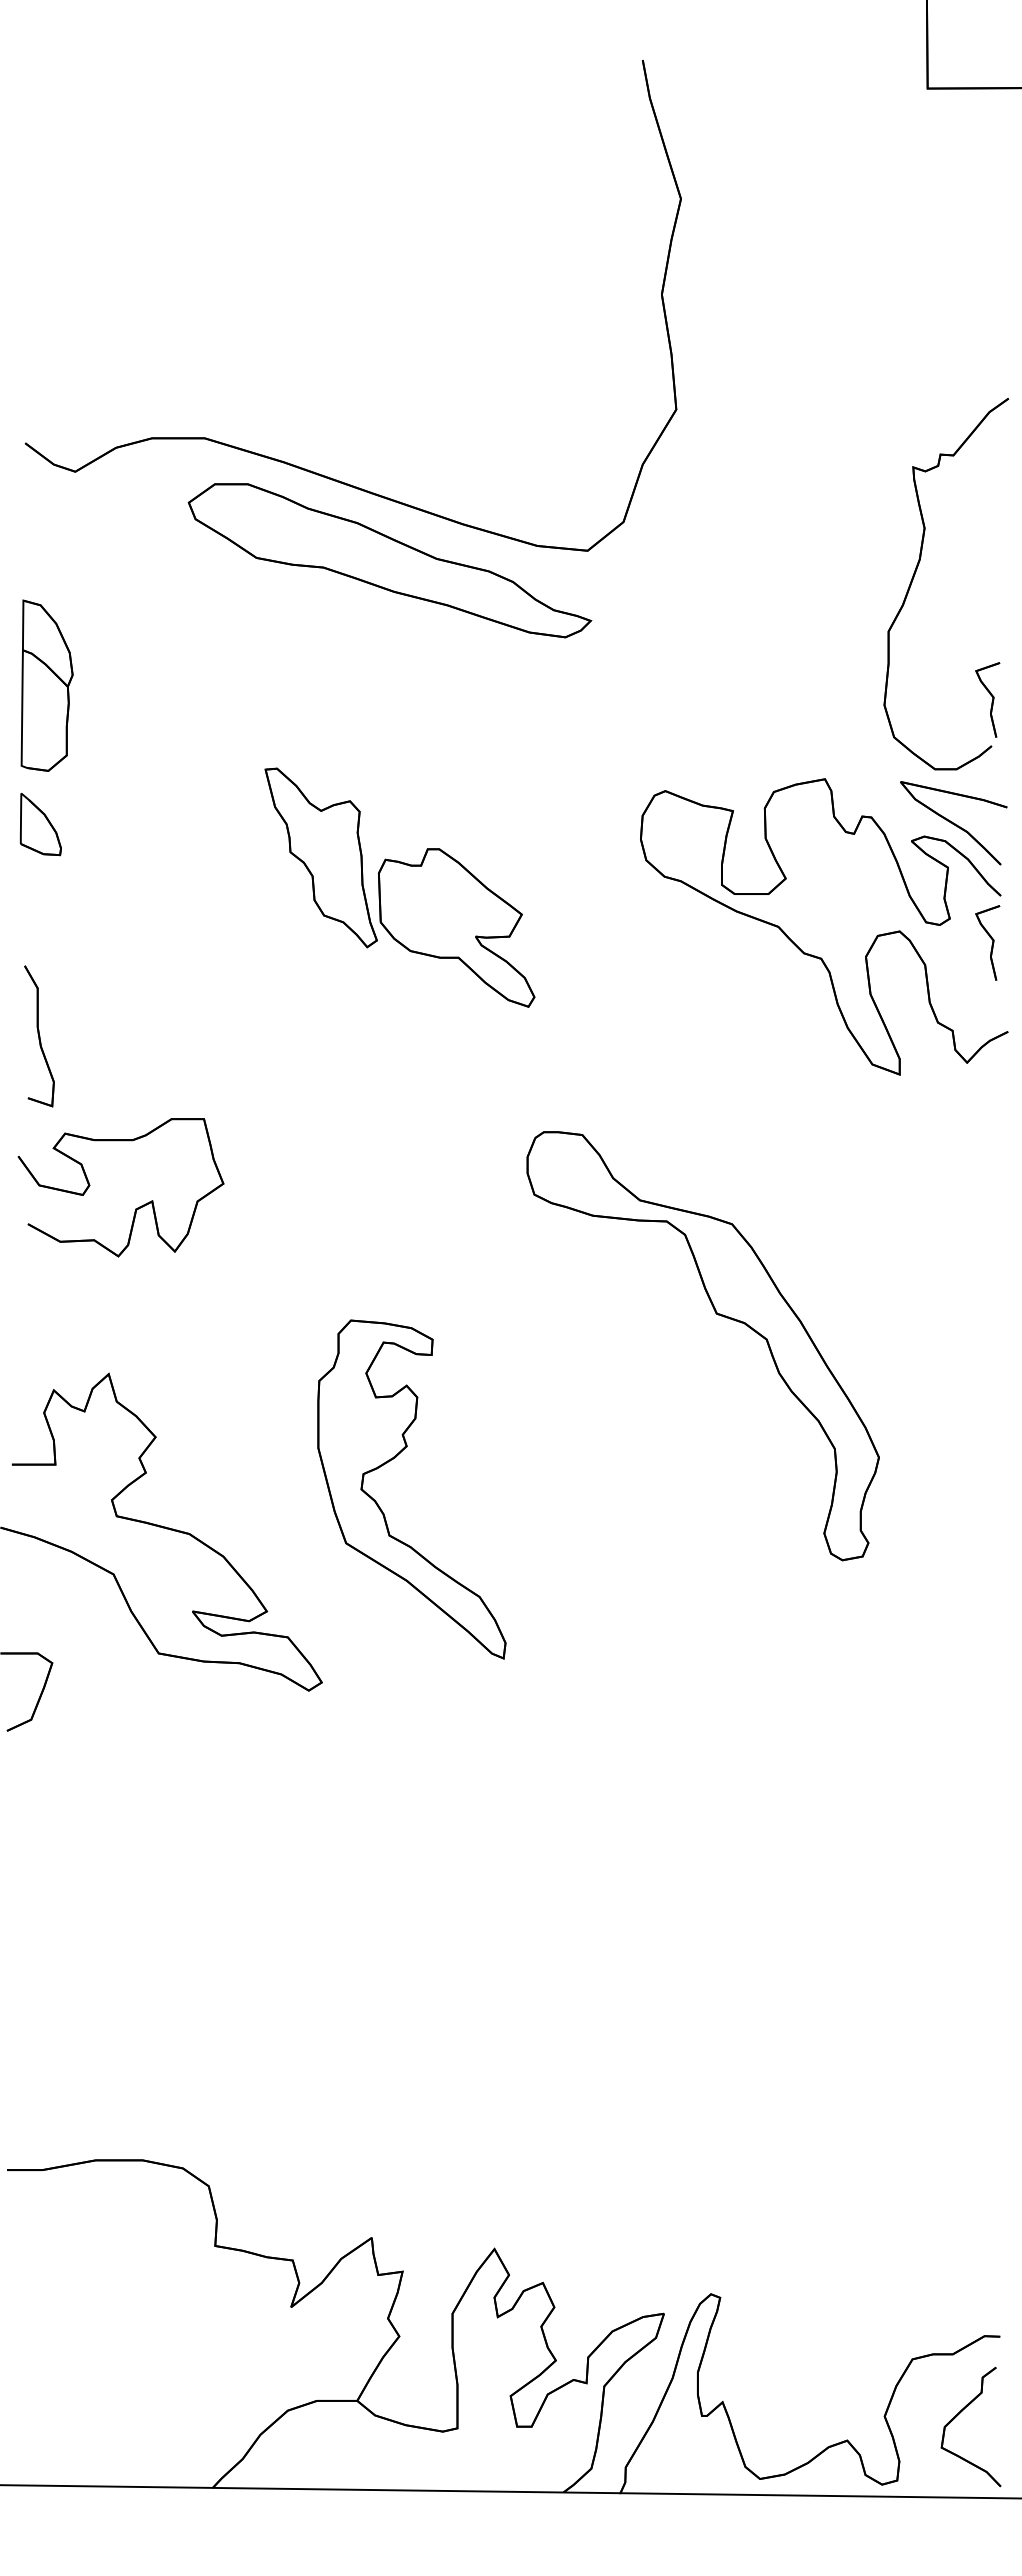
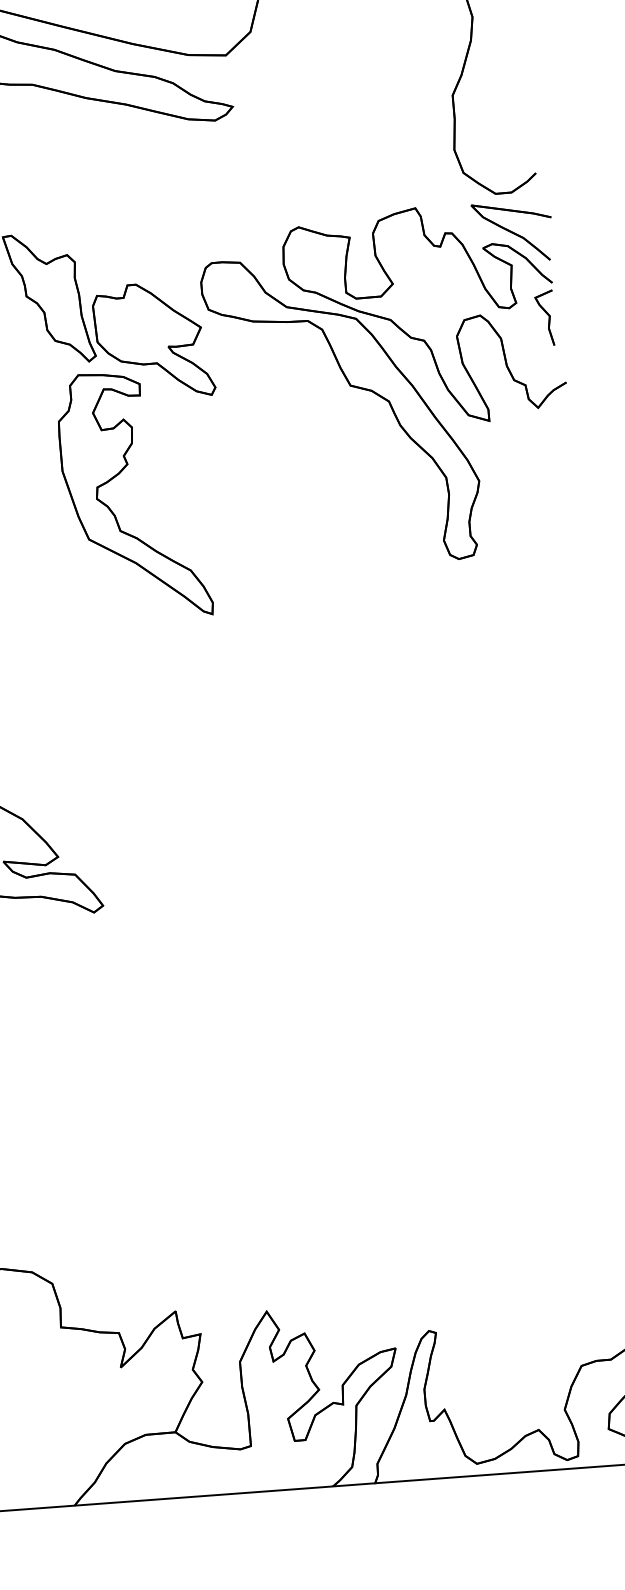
part: (987, 699) -> (529, 139), removed
part: (718, 1315) -> (351, 386), moved
part: (393, 1459) -> (118, 474), moved

